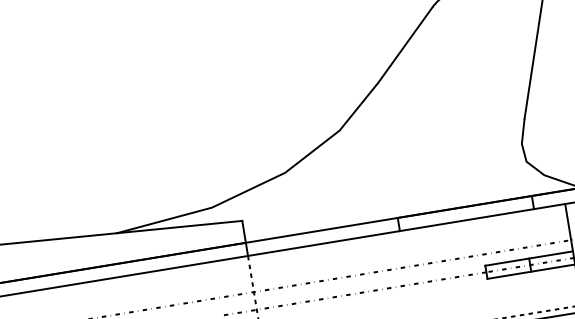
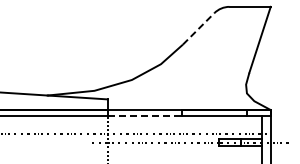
line: (406, 43) -> (199, 28), solid -> dashed
line: (323, 243) -> (144, 116), solid -> dashed

